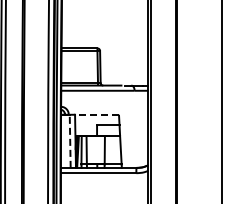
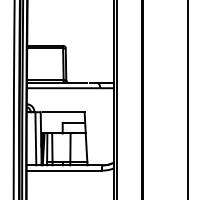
line: (97, 114) -> (63, 111), dashed -> solid
line: (70, 141) -> (36, 138), dashed -> solid

